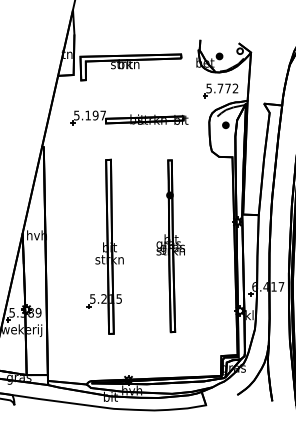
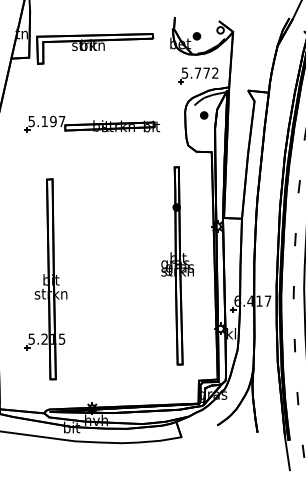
part: (129, 117) -> (92, 123), moved
part: (104, 246) -> (45, 278), moved
part: (170, 246) -> (177, 266), moved

